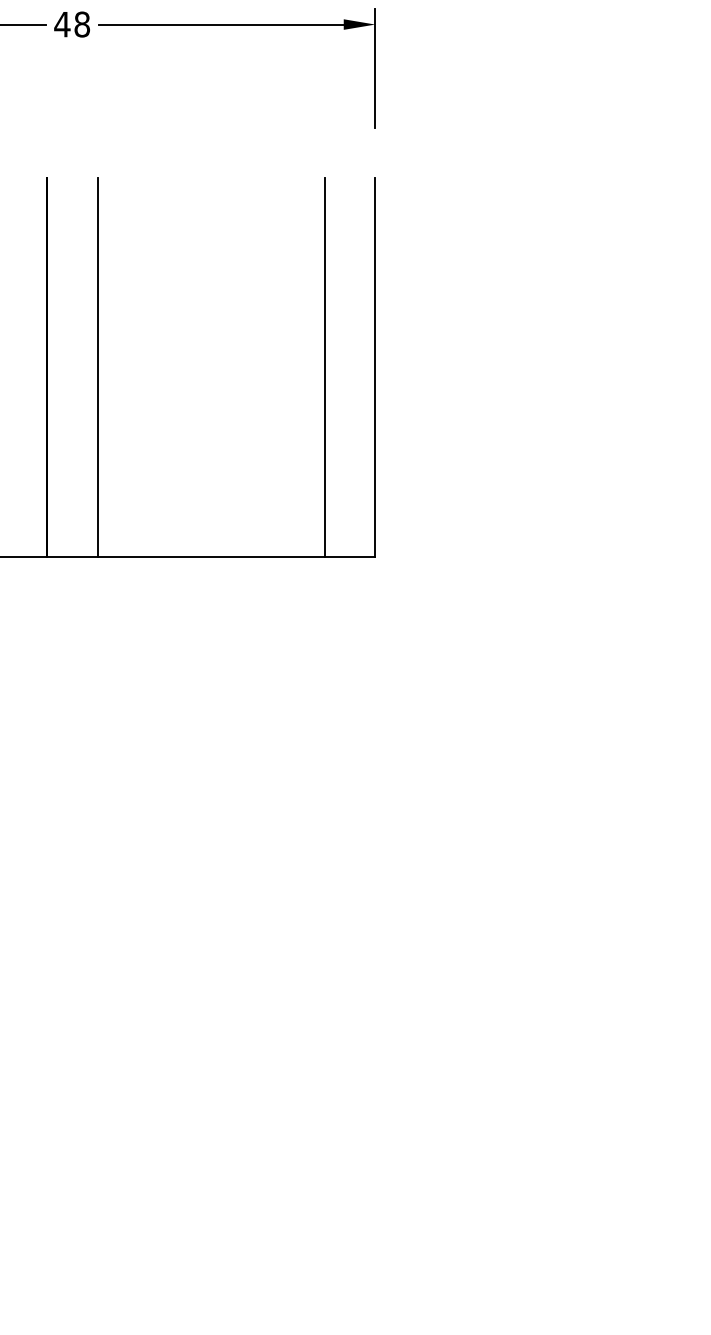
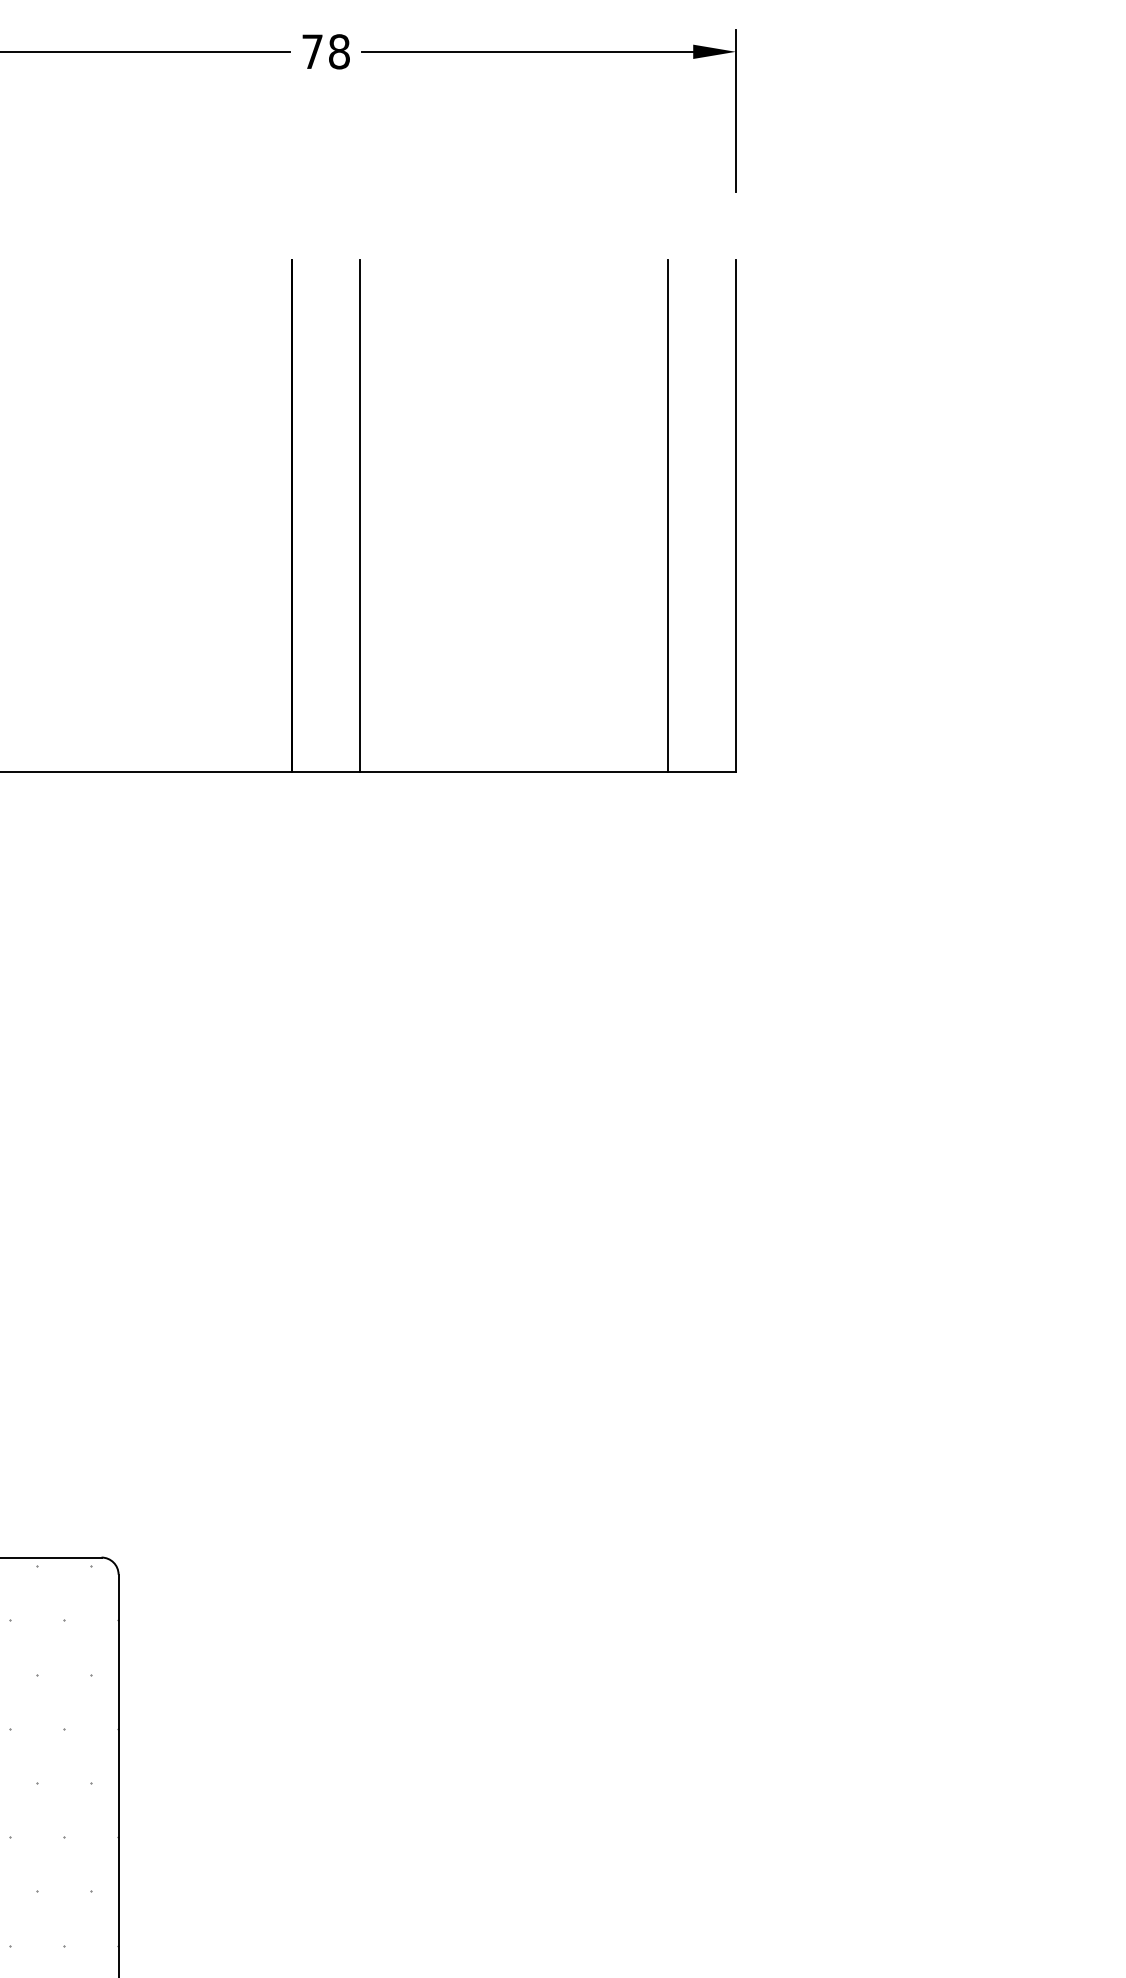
text: (62, 24) -> (312, 51), 48 -> 78

